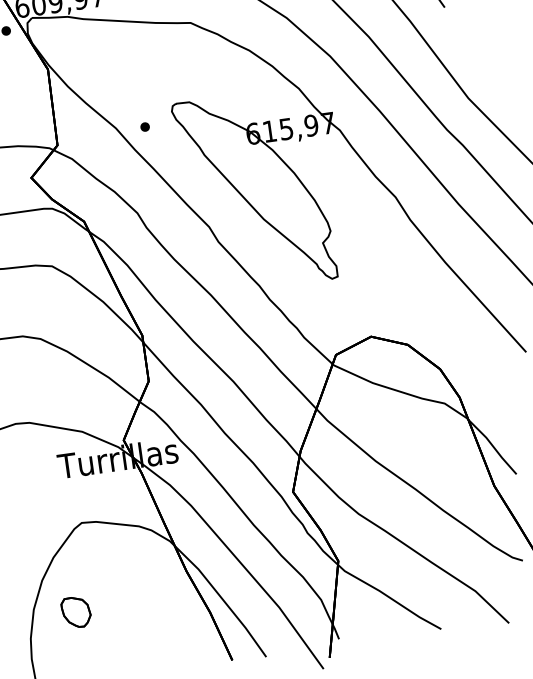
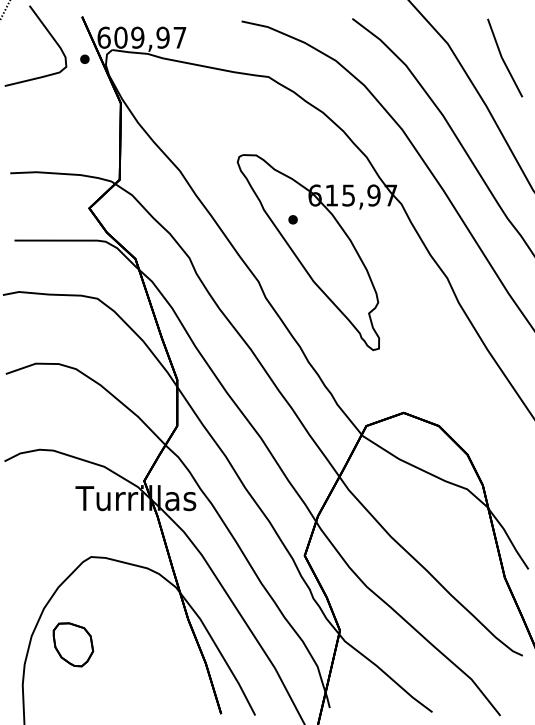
part: (144, 126) -> (292, 219), moved
part: (76, 612) -> (73, 644), size x1.43

